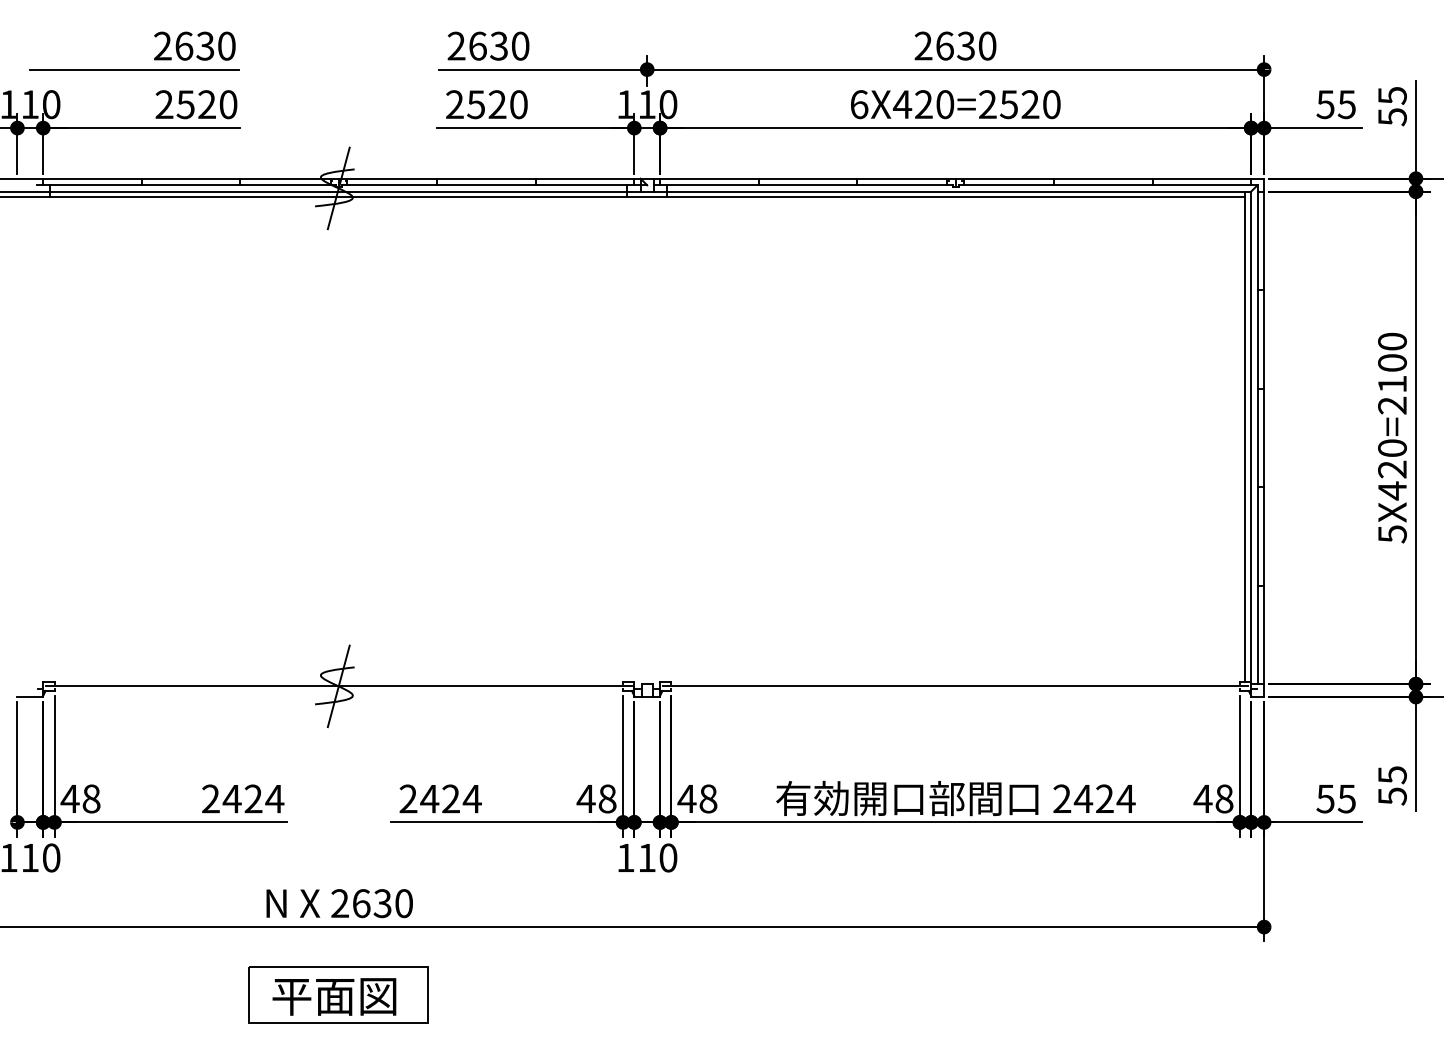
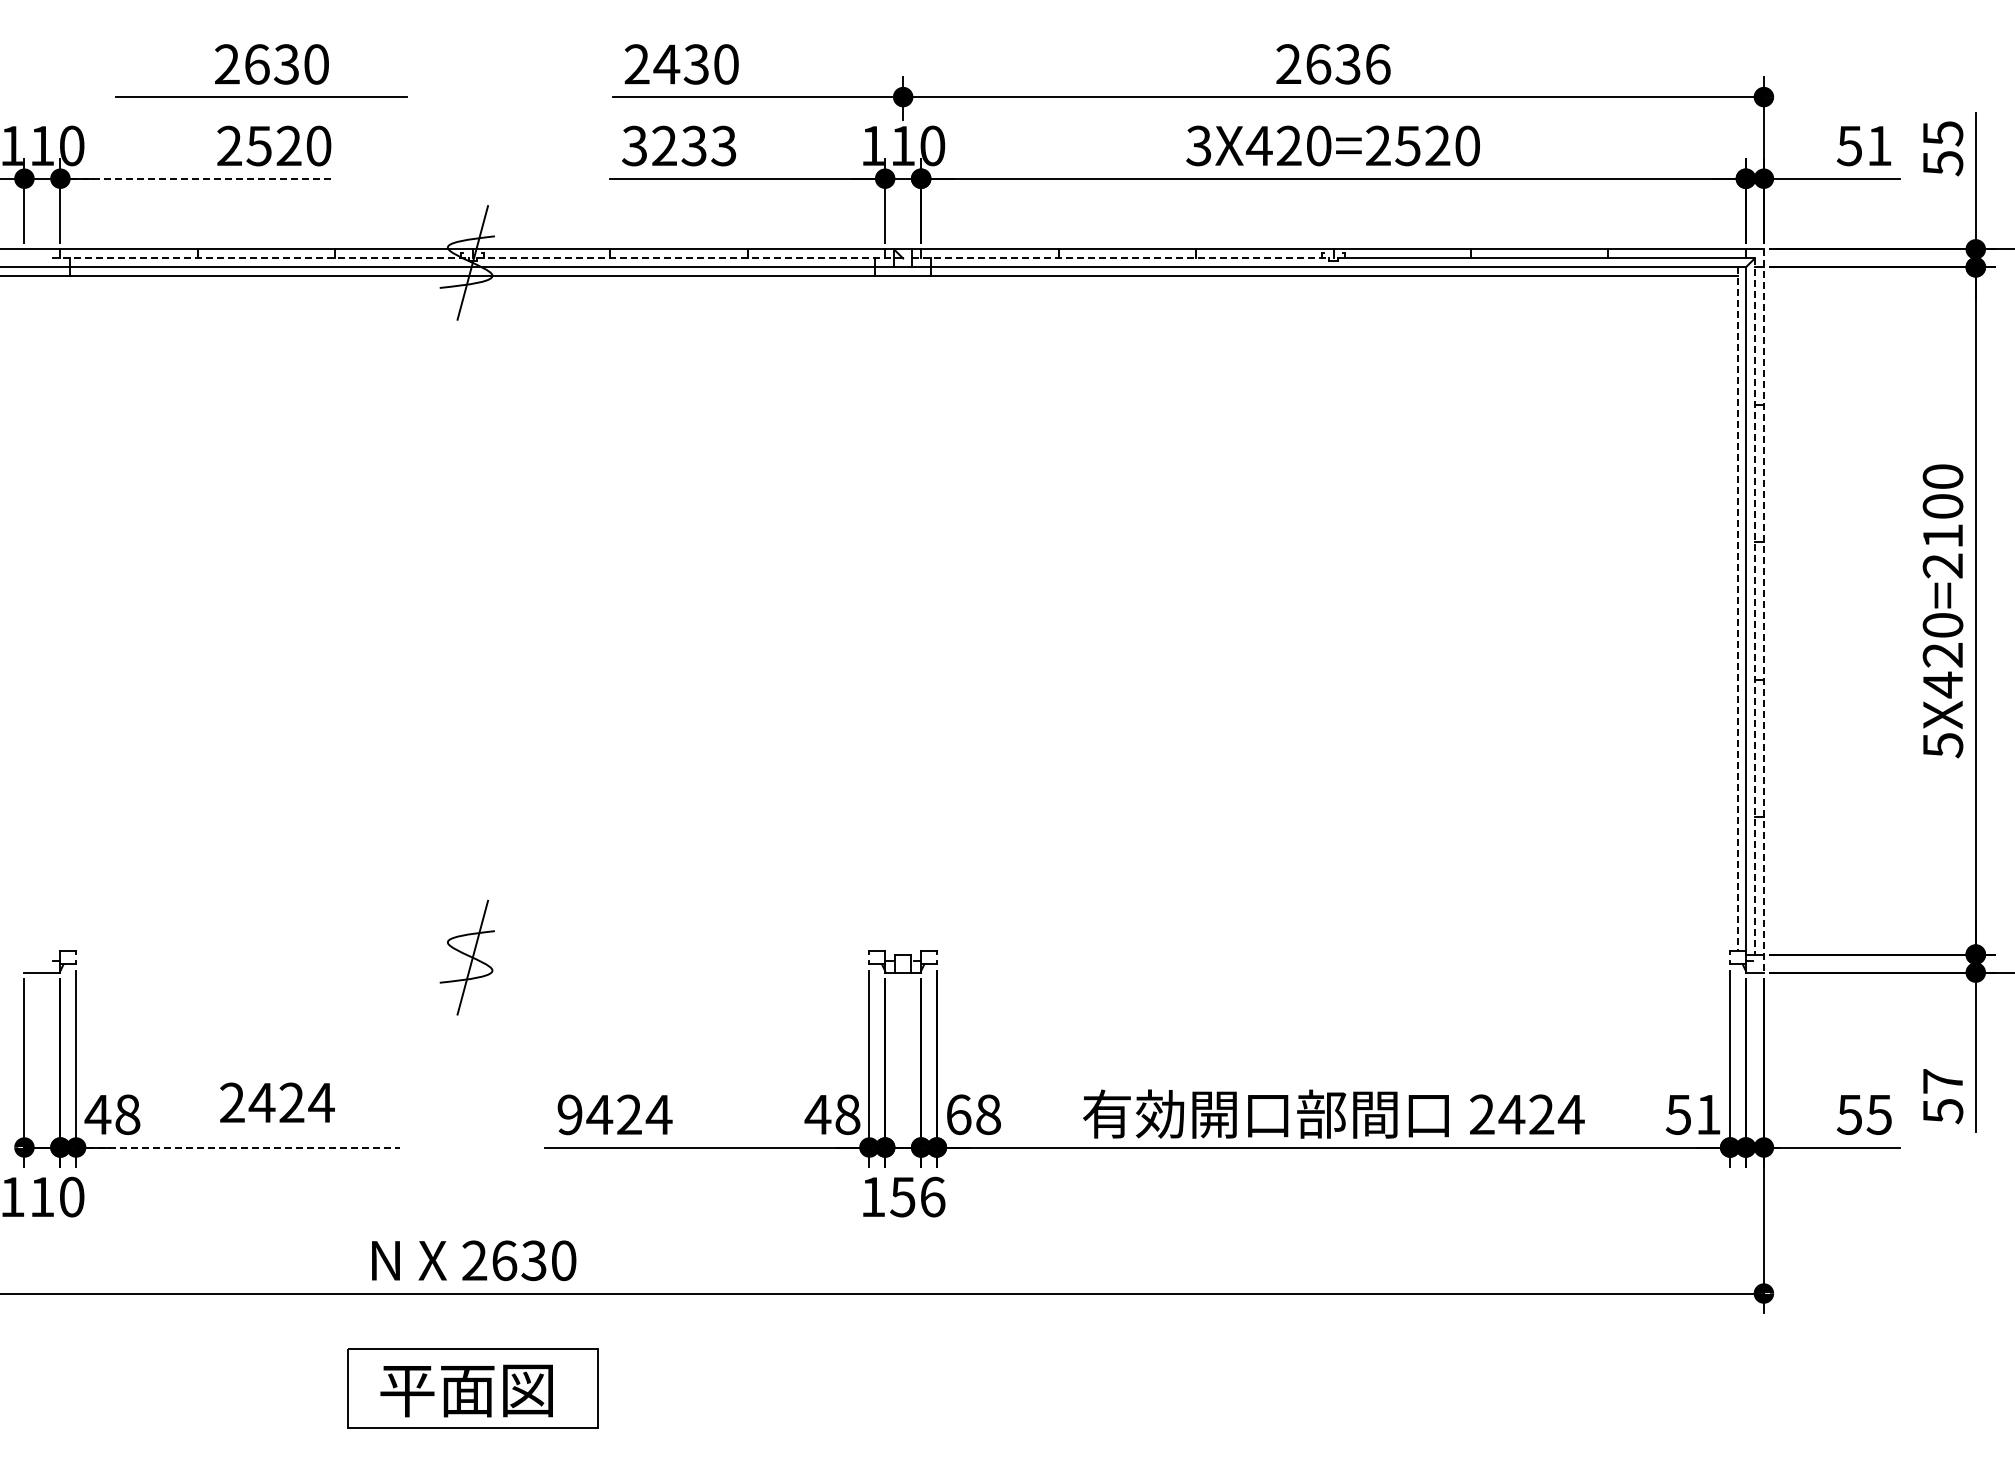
text: (477, 46) -> (666, 64), 2630 -> 2430
text: (987, 46) -> (1378, 64), 2630 -> 2636
line: (134, 69) -> (261, 96), moved
text: (486, 104) -> (679, 145), 2520 -> 3233
text: (858, 104) -> (1198, 145), 6X420=2520 -> 3X420=2520
text: (1346, 105) -> (1878, 146), 55 -> 51
line: (142, 127) -> (198, 178), solid -> dashed
line: (186, 185) -> (260, 258), solid -> dashed
line: (491, 185) -> (685, 258), solid -> dashed
line: (802, 185) -> (1120, 258), solid -> dashed
line: (1257, 435) -> (1754, 607), solid -> dashed
line: (1245, 436) -> (1737, 609), solid -> dashed
line: (1263, 437) -> (1763, 610), solid -> dashed
line: (338, 686) -> (472, 957), removed
line: (955, 686) -> (1333, 957), removed
text: (1392, 775) -> (1943, 1081), 55 -> 57
text: (243, 798) -> (277, 1102), moved
text: (686, 798) -> (958, 1114), 48 -> 68
text: (1213, 798) -> (1693, 1114), 48 -> 51
text: (408, 799) -> (569, 1115), 2424 -> 9424
line: (170, 822) -> (238, 1147), solid -> dashed
text: (657, 857) -> (917, 1196), 110 -> 156

